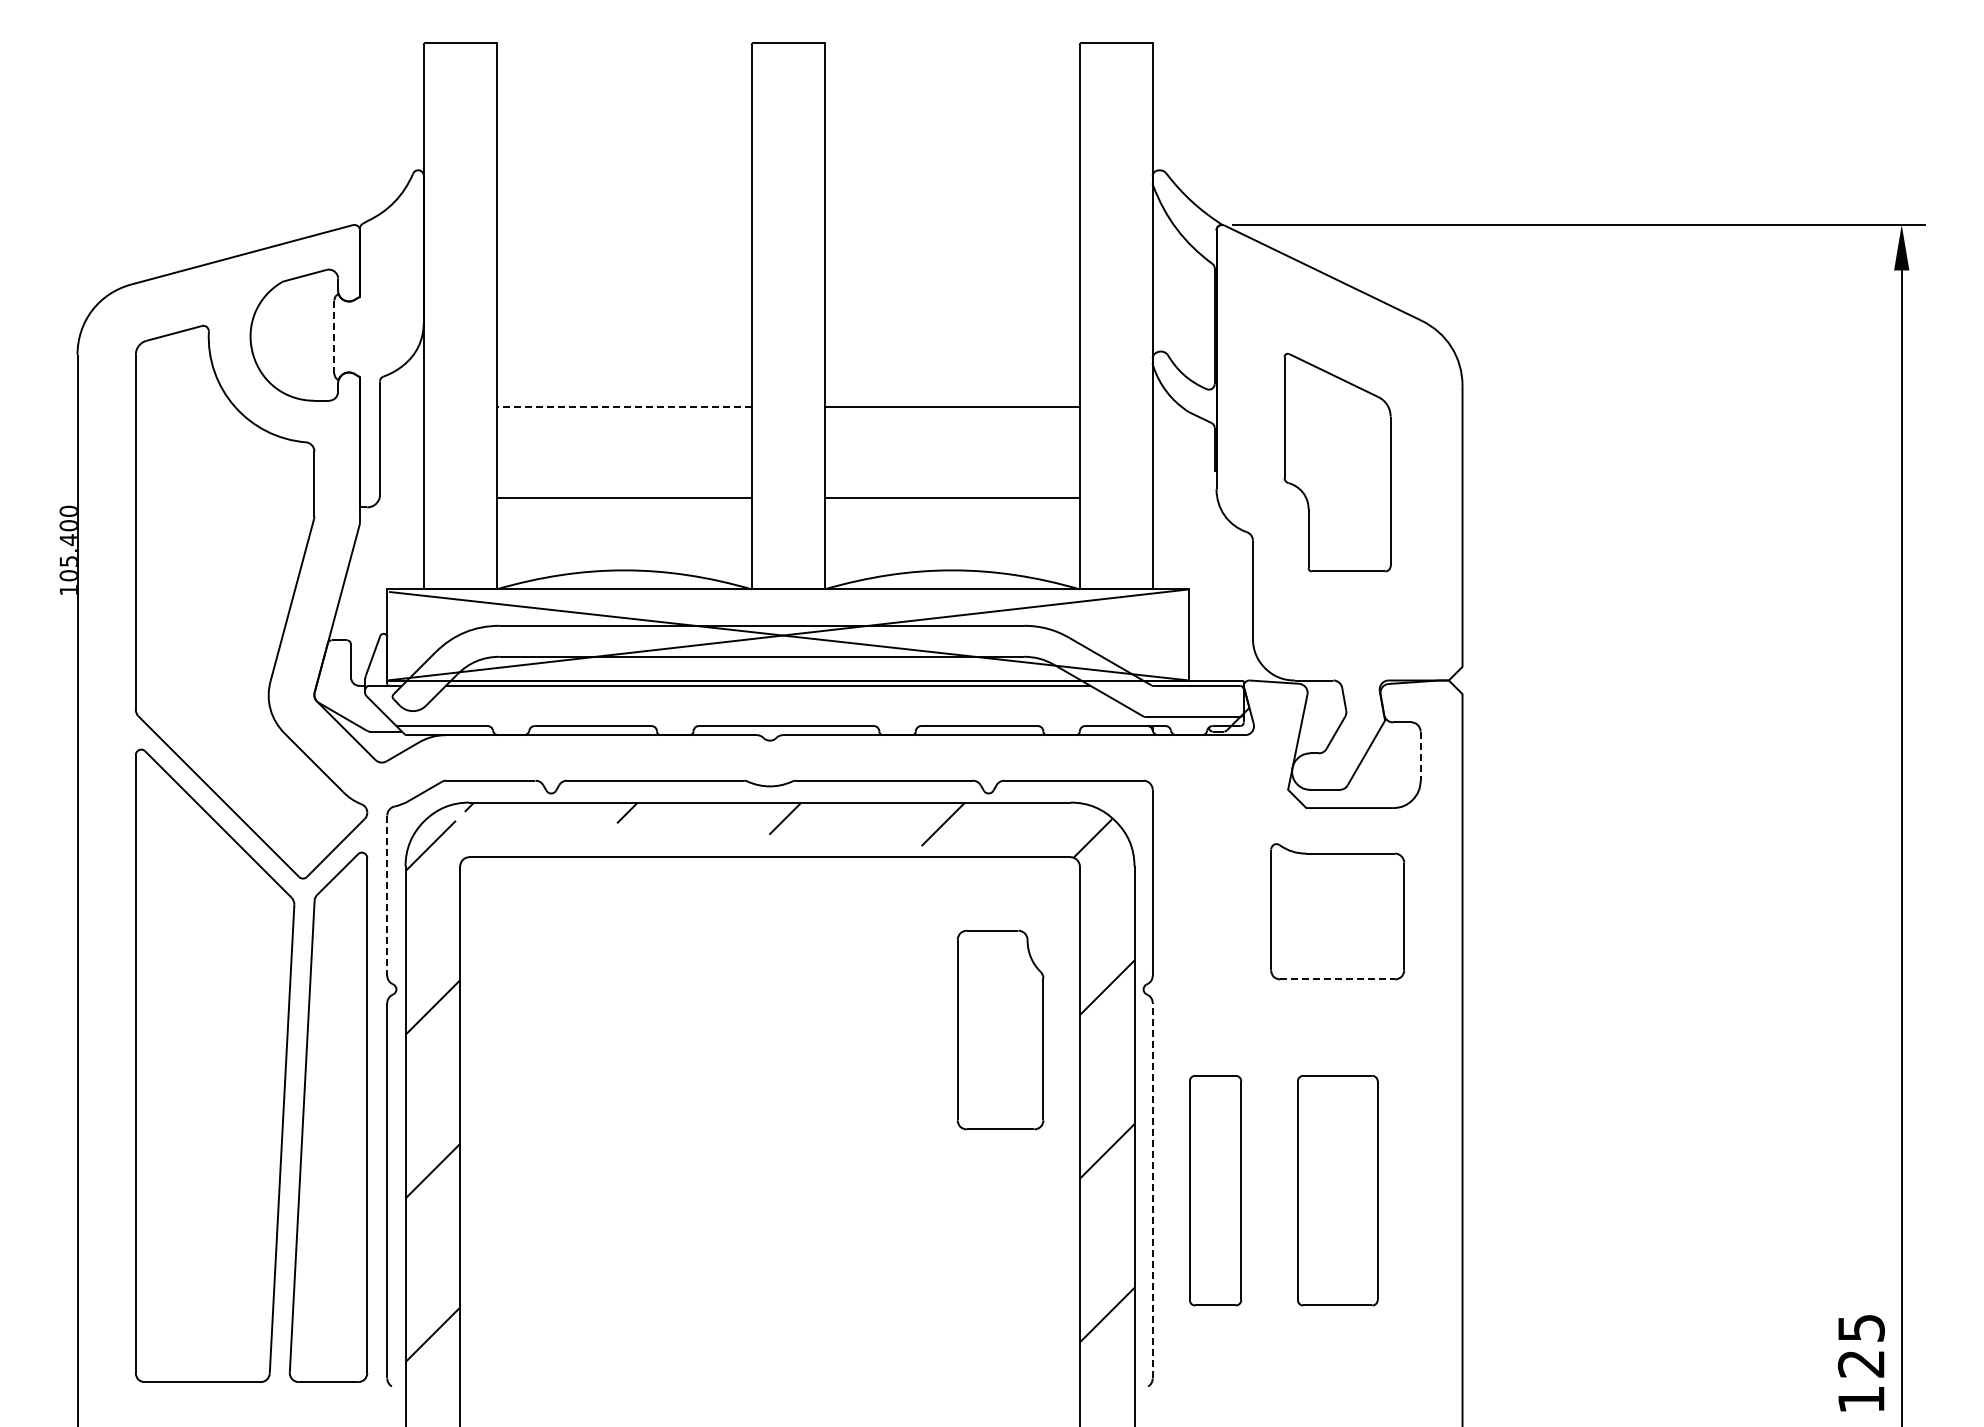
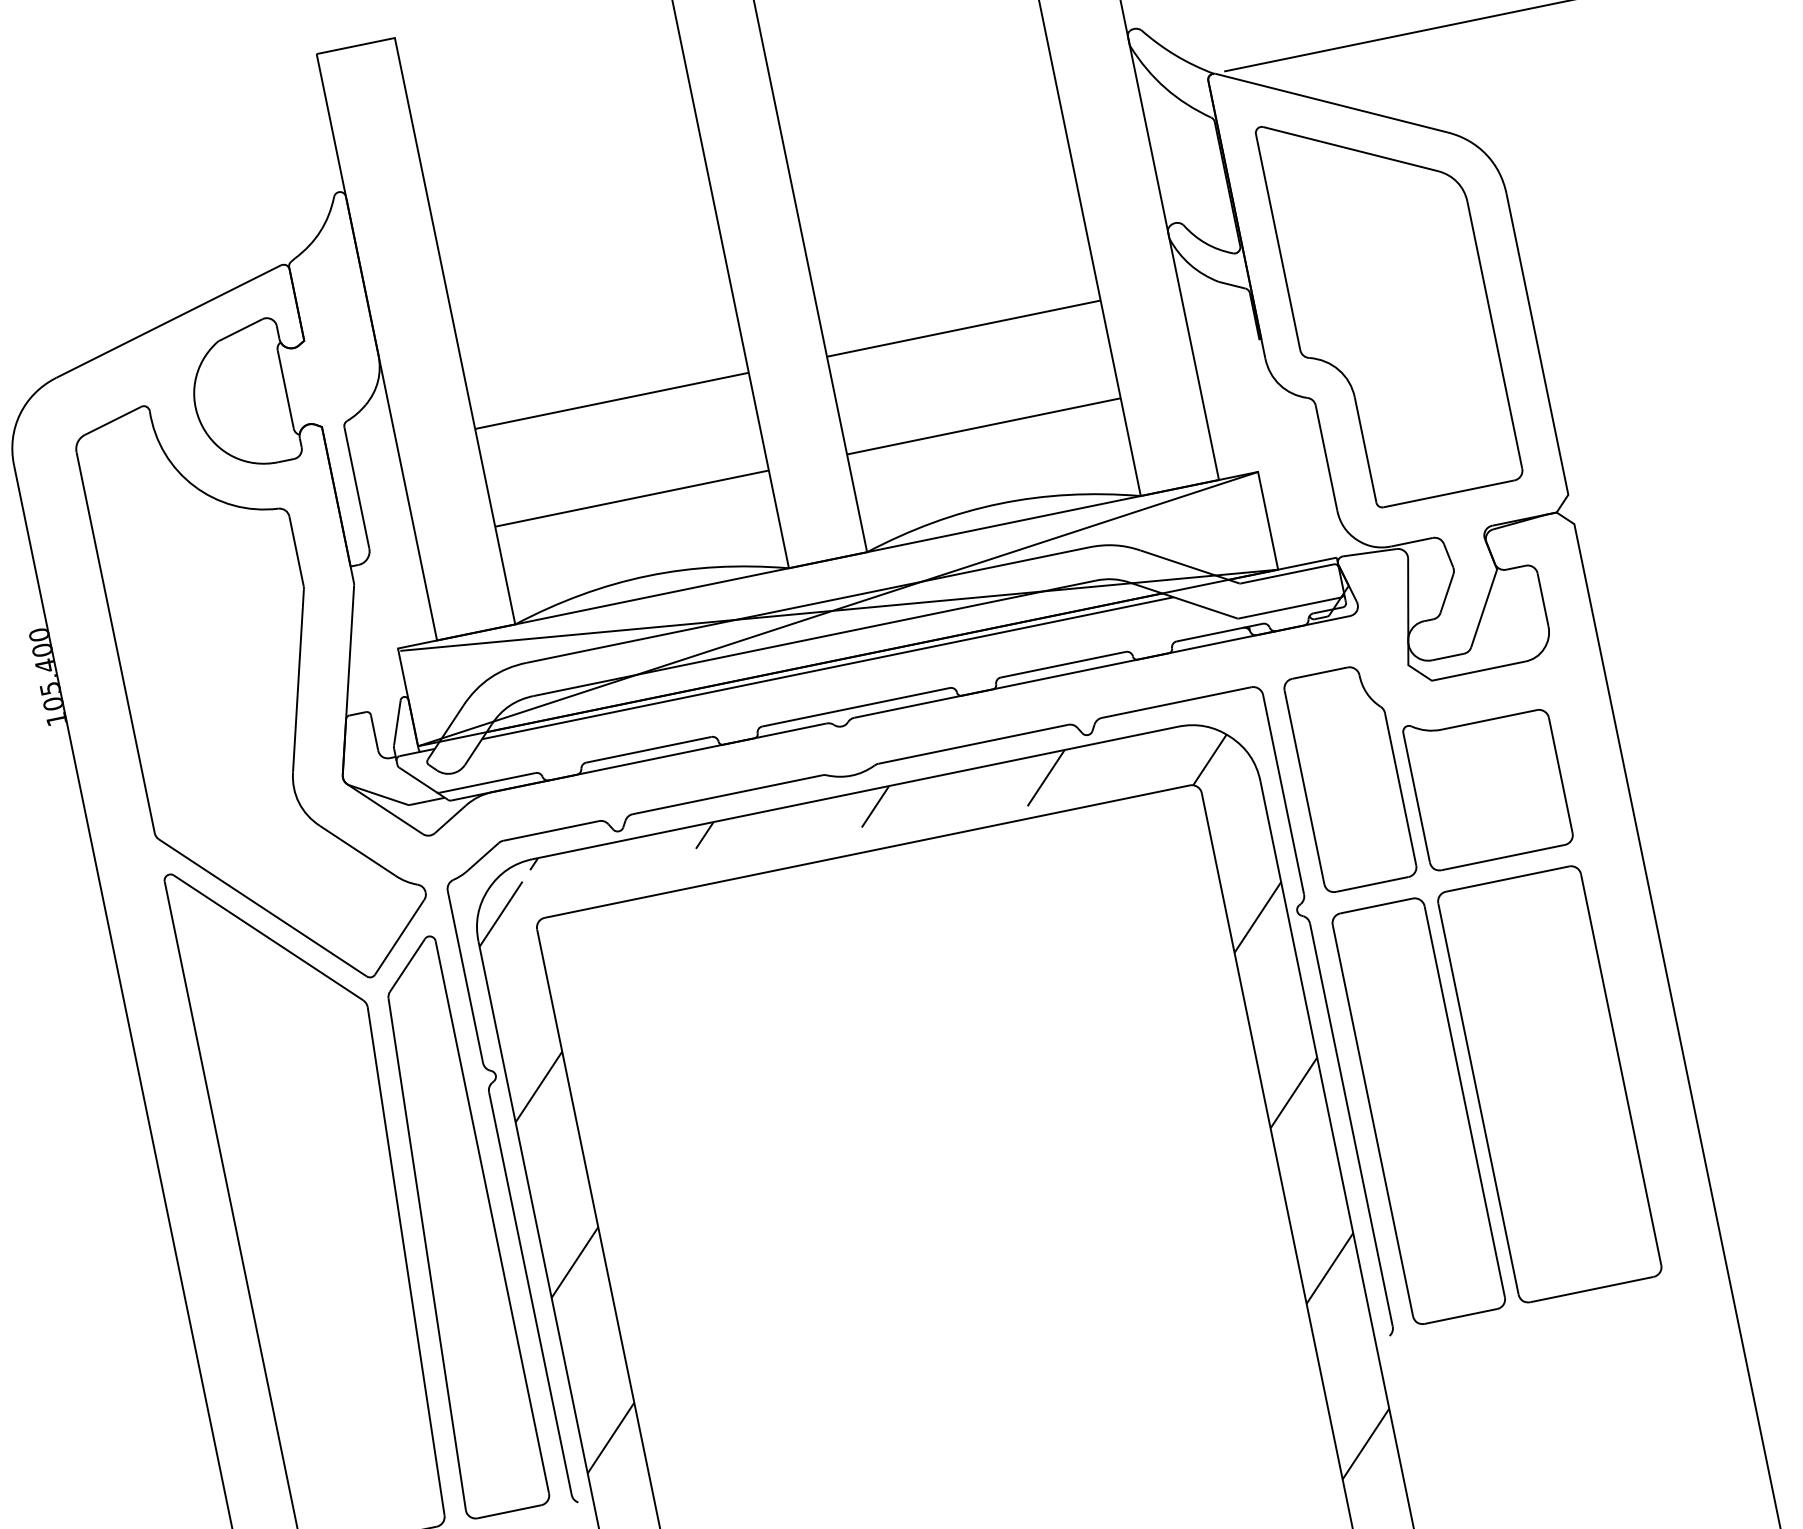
line: (334, 337) -> (285, 389), dashed -> solid
line: (624, 407) -> (612, 401), dashed -> solid
part: (1337, 462) -> (1389, 303), size x1.67
line: (1420, 756) -> (1543, 600), dashed -> solid
line: (387, 896) -> (465, 977), dashed -> solid
line: (1338, 979) -> (1504, 857), dashed -> solid
part: (1000, 1029) -> (1350, 777), moved
line: (1152, 1190) -> (1351, 1124), dashed -> solid
part: (1215, 1190) -> (1418, 1110), size x1.67
part: (1337, 1190) -> (1549, 1084), size x1.67

